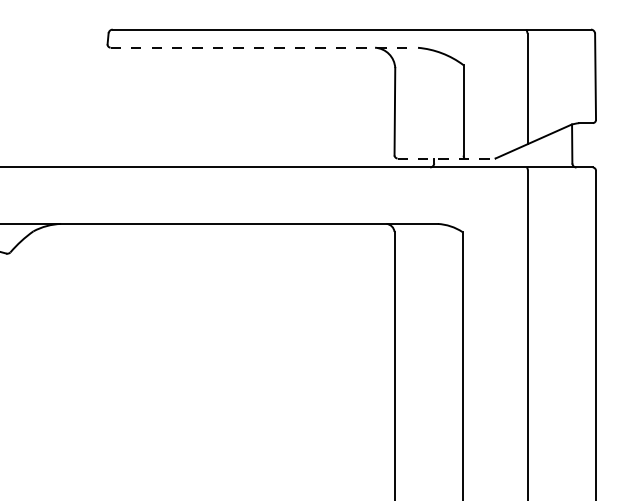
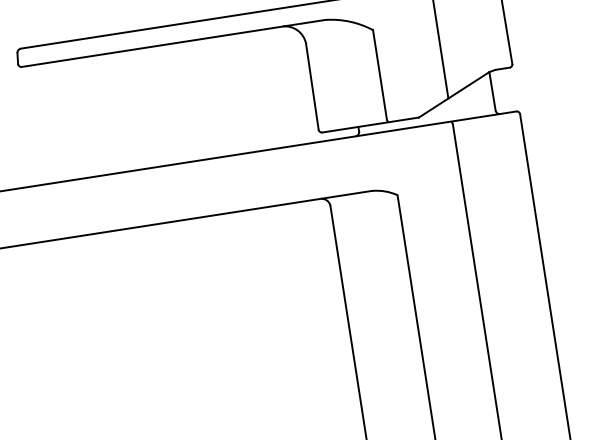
line: (264, 47) -> (173, 43), dashed -> solid
line: (446, 158) -> (370, 124), dashed -> solid

